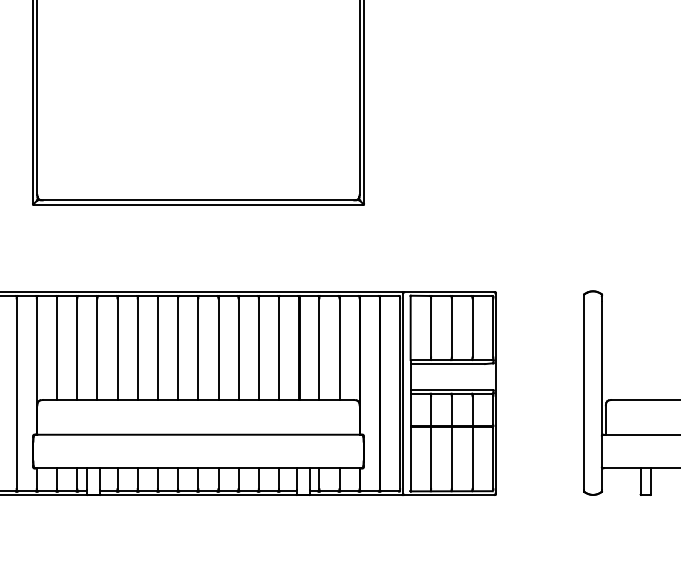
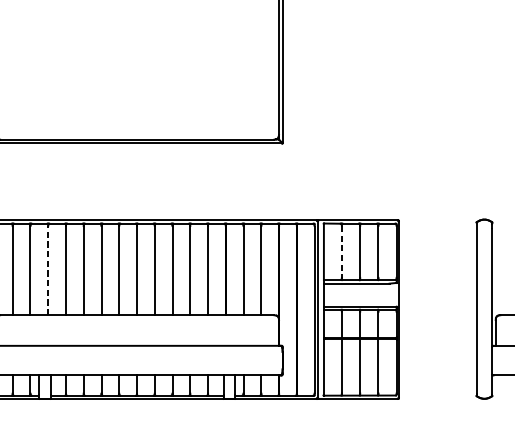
line: (431, 327) -> (342, 251), solid -> dashed
line: (97, 349) -> (48, 270), solid -> dashed

